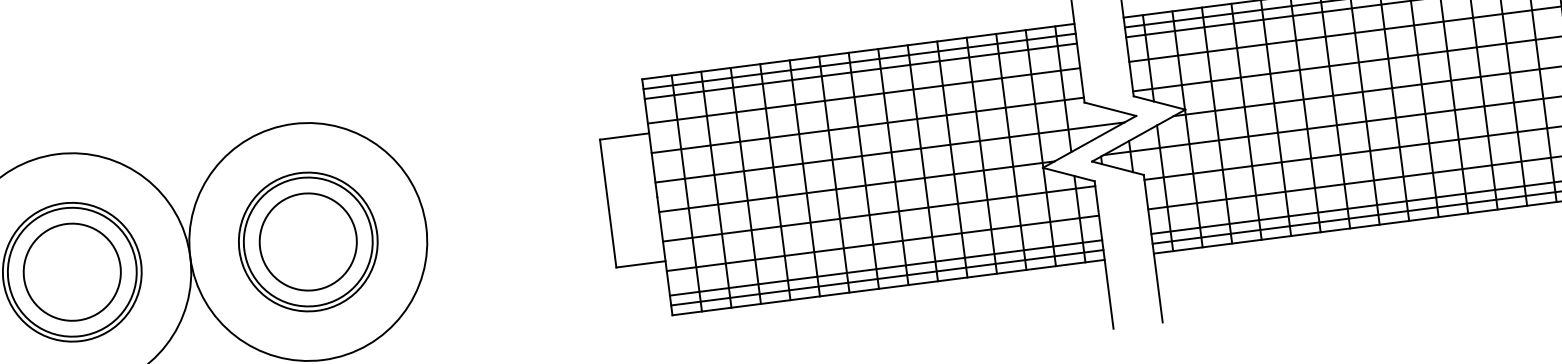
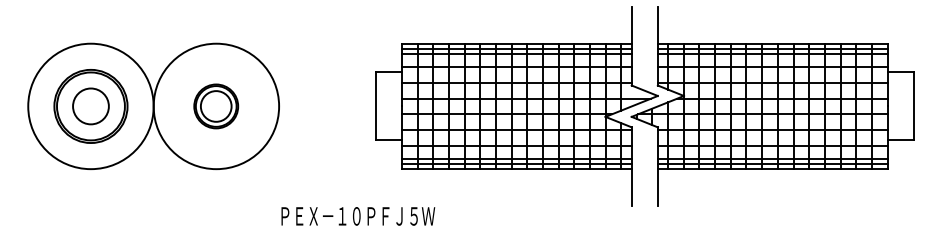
part: (306, 242) -> (215, 106), size x0.6
circle: (71, 272) -> (90, 106), size x0.7

